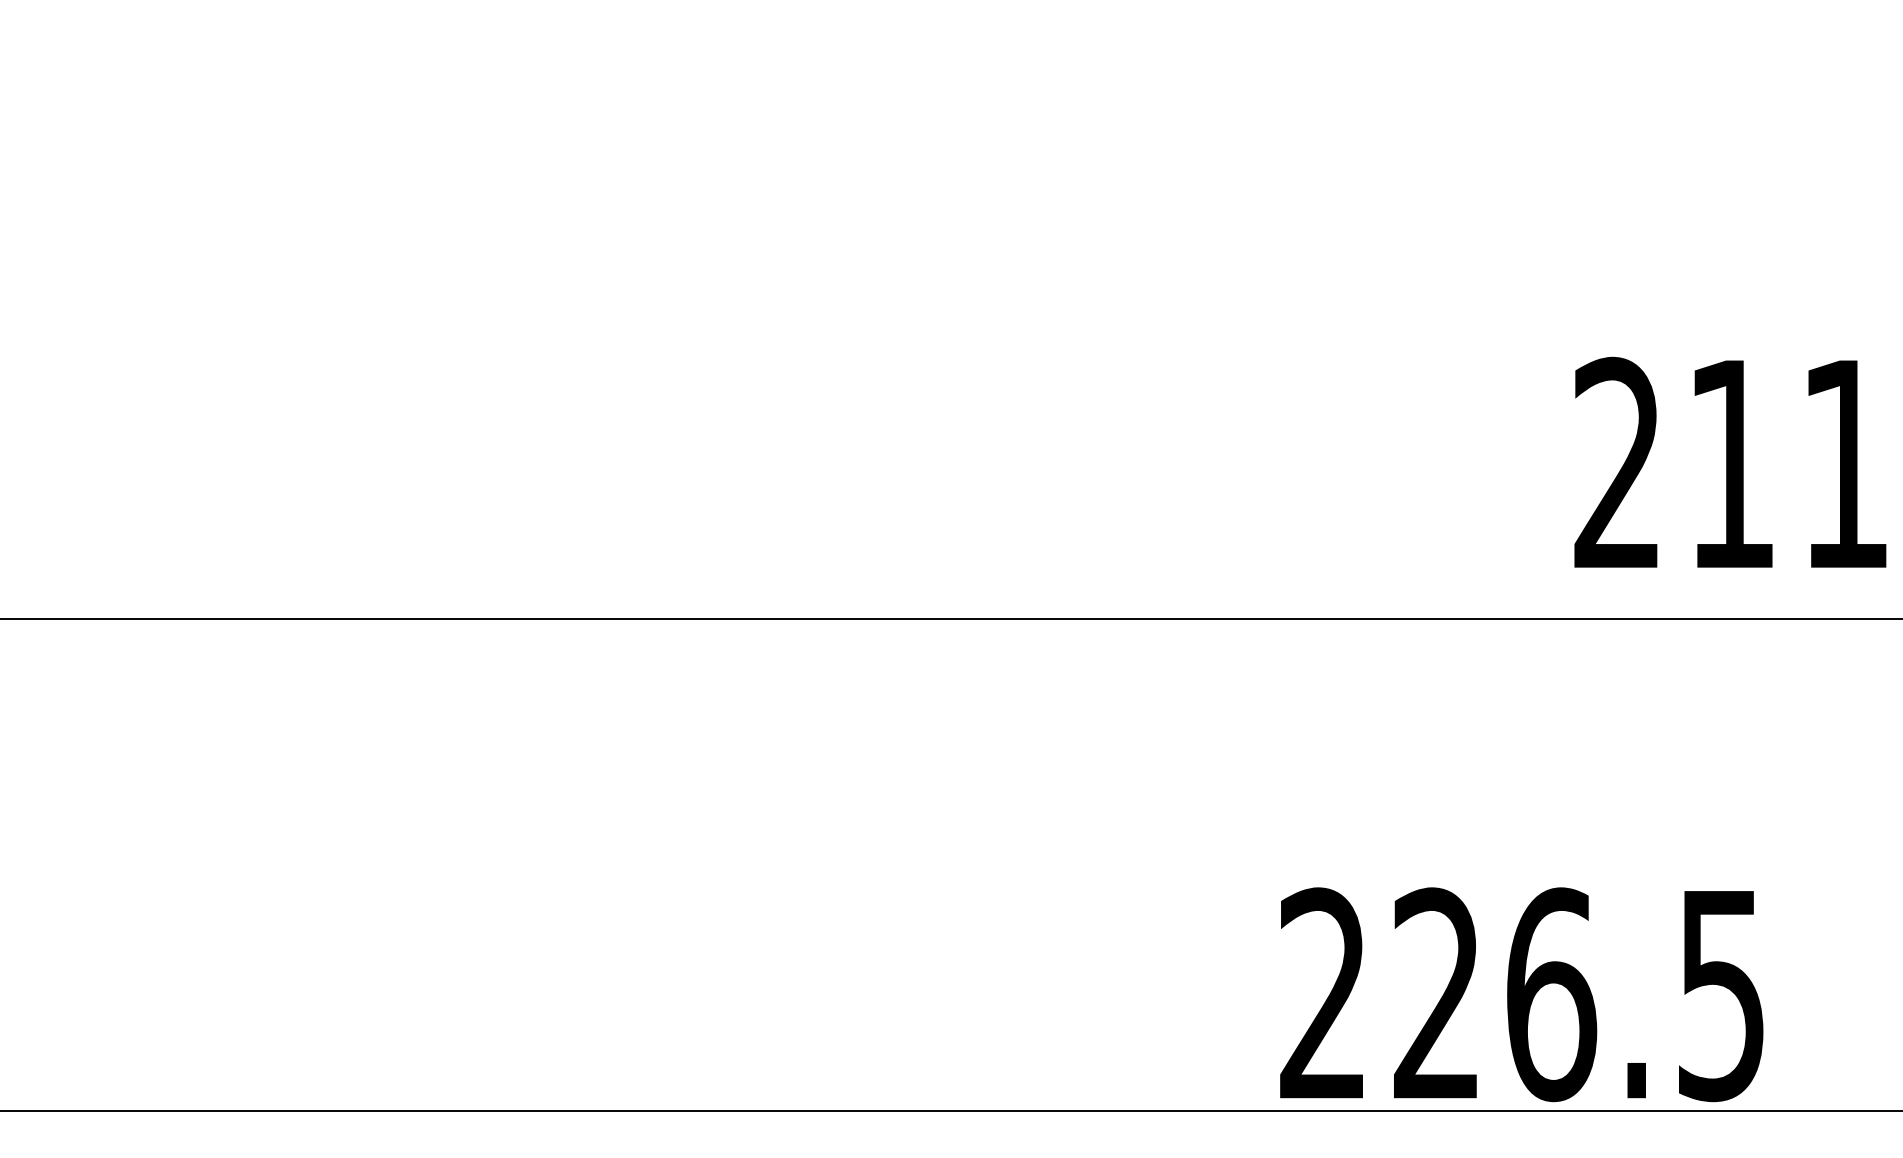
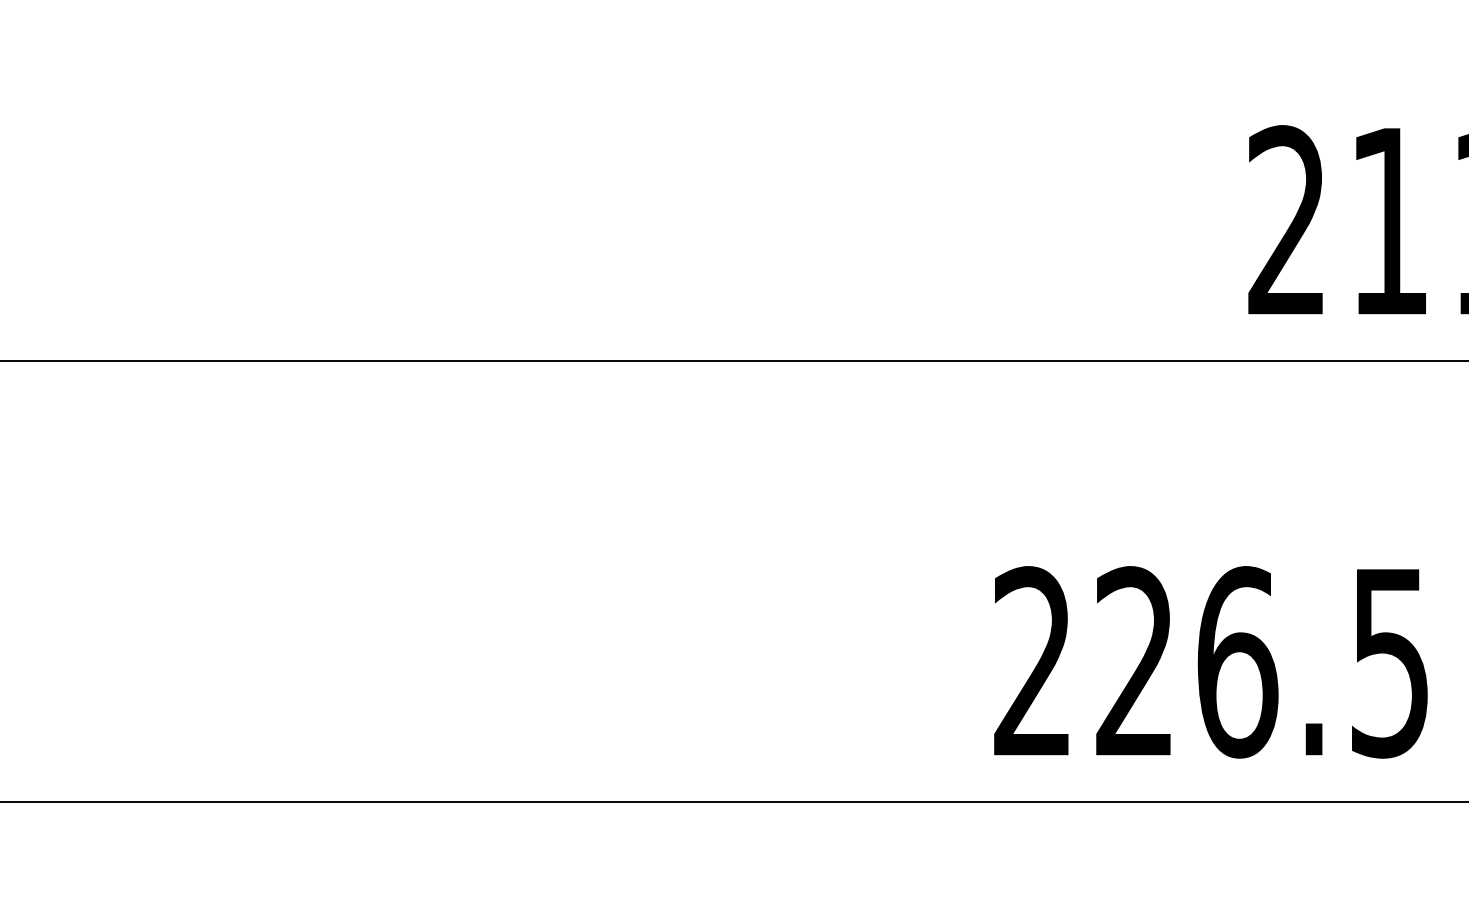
text: (1521, 994) -> (1210, 662), moved

